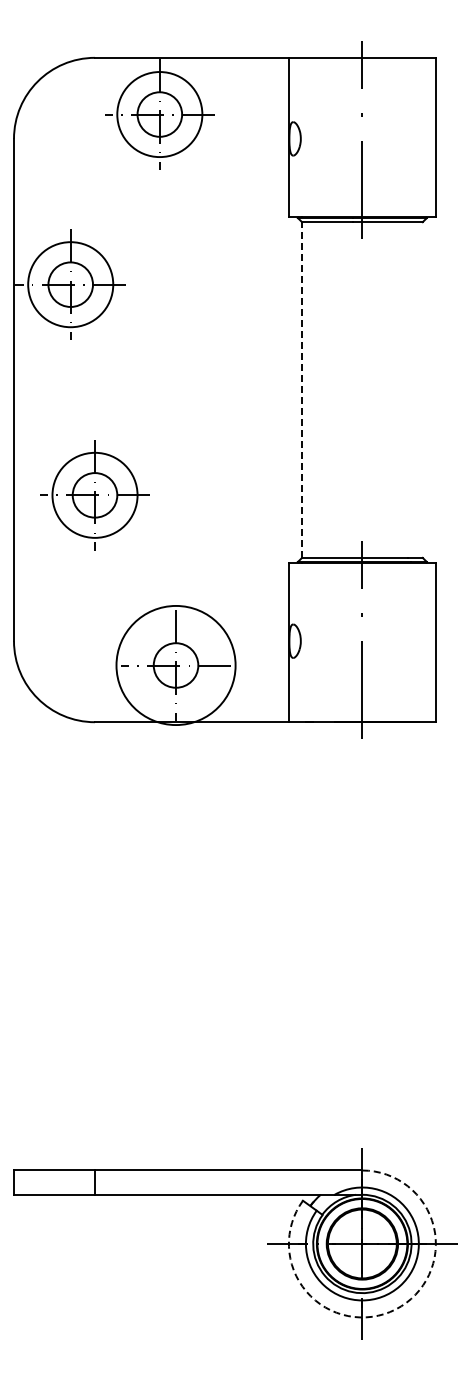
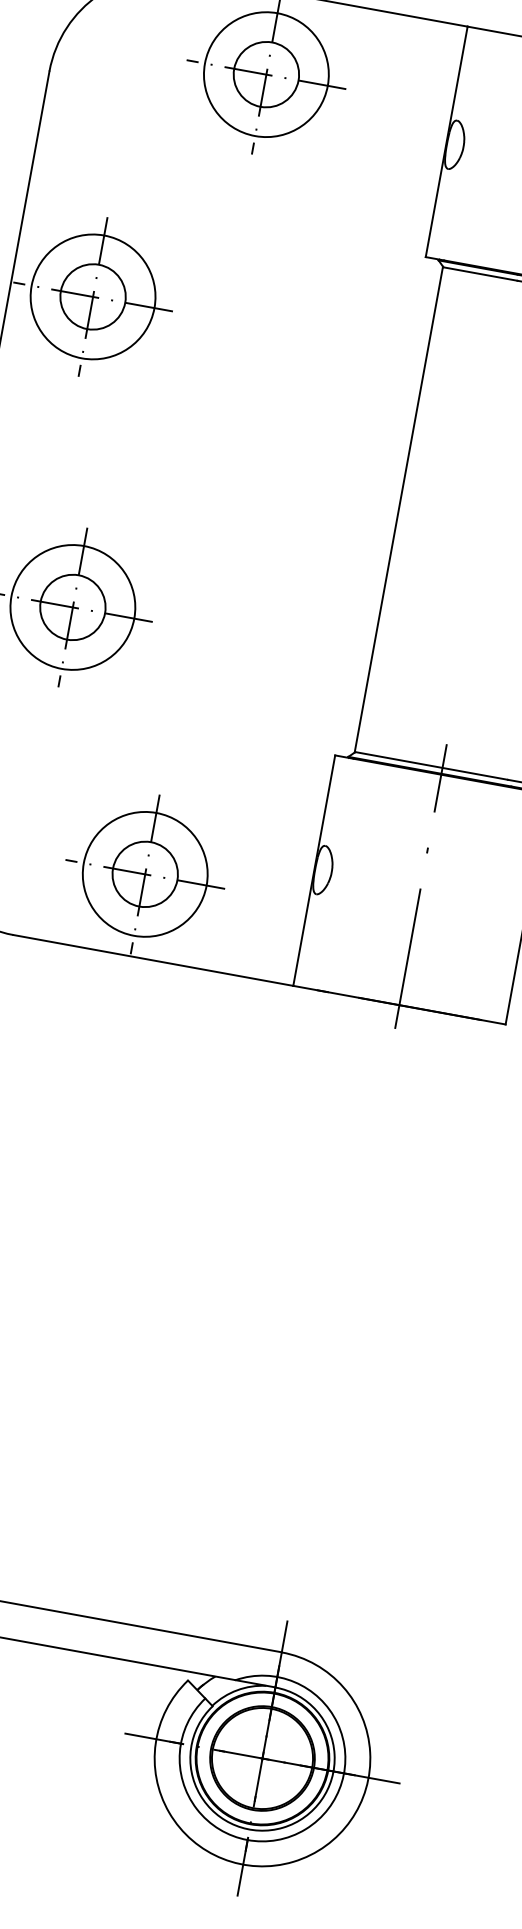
line: (301, 389) -> (398, 508), dashed -> solid
circle: (175, 665) -> (144, 874), size x0.71
arc: (395, 1309) -> (293, 1861), dashed -> solid

